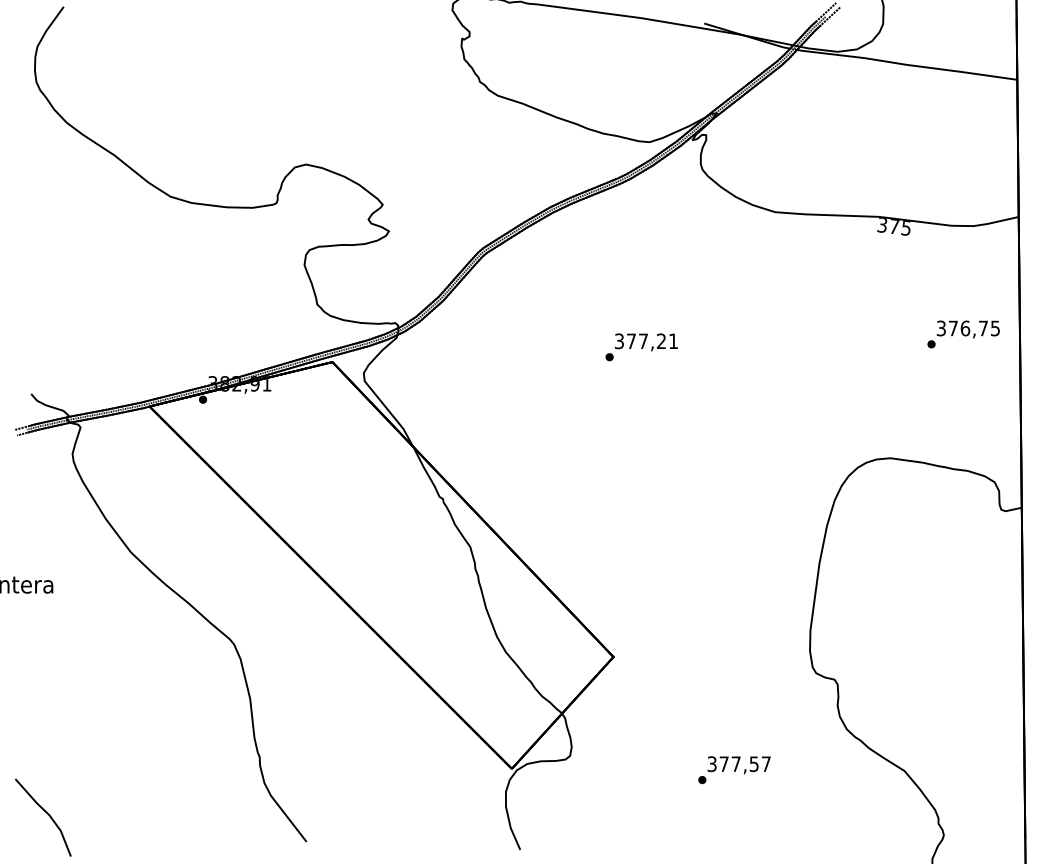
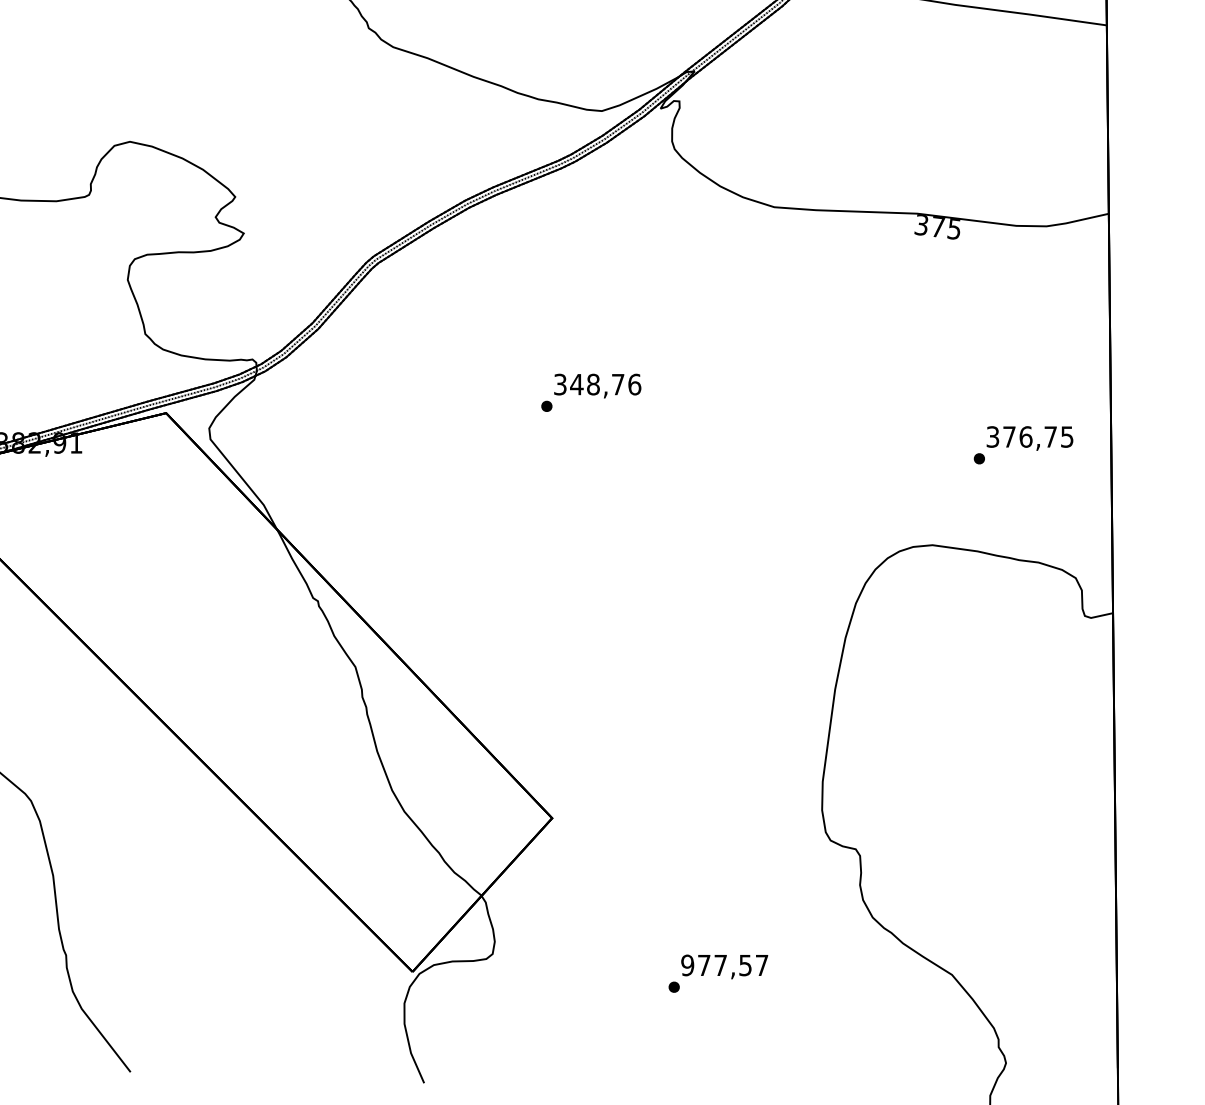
text: (963, 334) -> (1023, 445), moved
text: (652, 341) -> (605, 384), 377,21 -> 348,76
text: (711, 763) -> (686, 964), 377,57 -> 977,57

